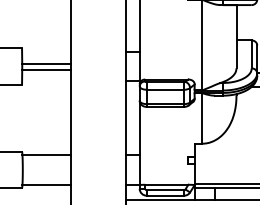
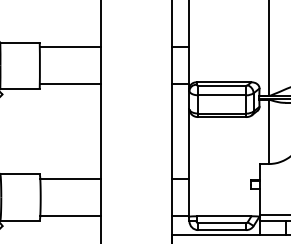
line: (46, 64) -> (70, 47), moved
line: (46, 69) -> (70, 83), moved

